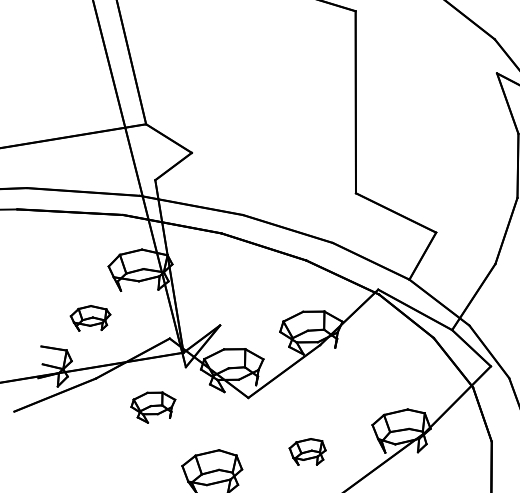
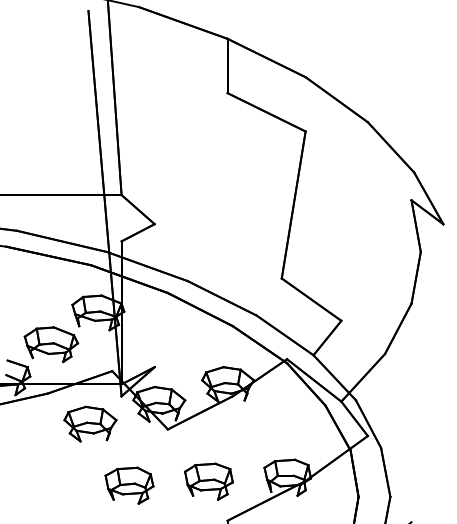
part: (91, 318) -> (51, 344), size x1.67
part: (153, 406) -> (90, 423), size x1.43
part: (307, 452) -> (208, 481), size x1.67

